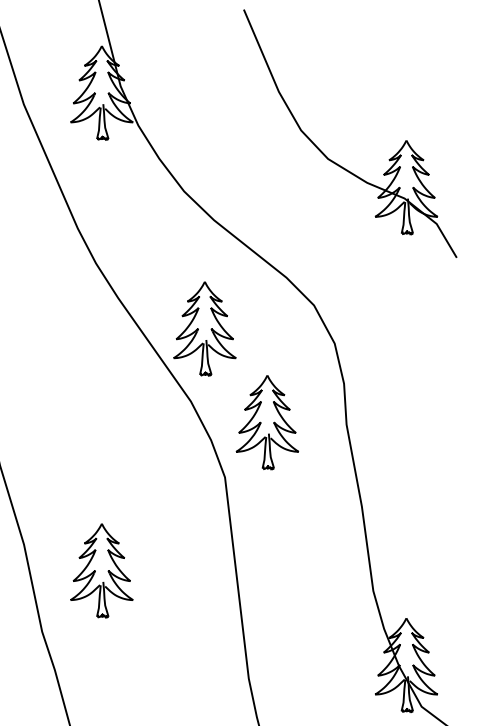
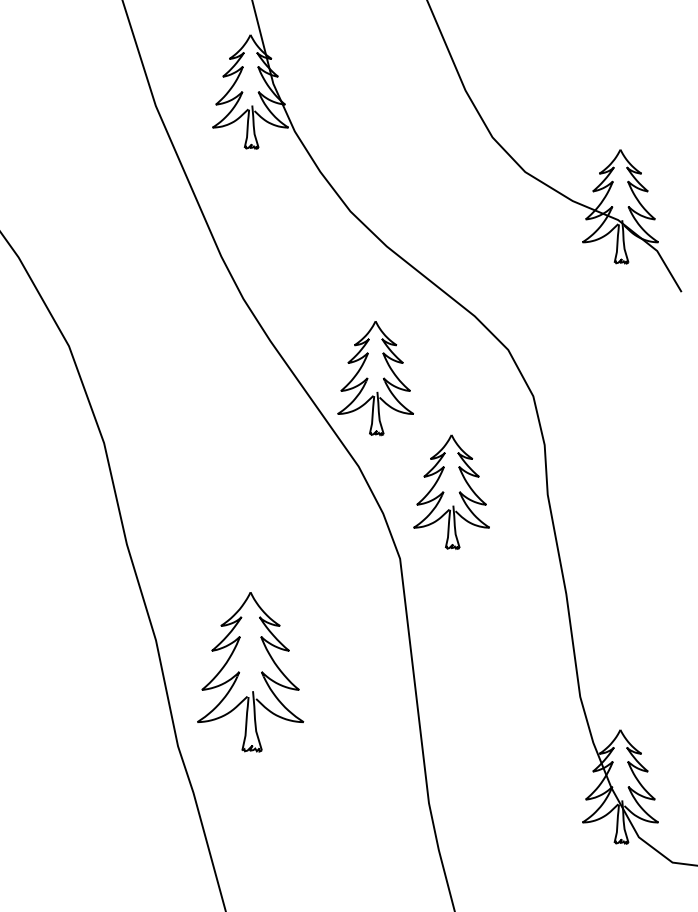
part: (101, 570) -> (250, 671), size x1.4

